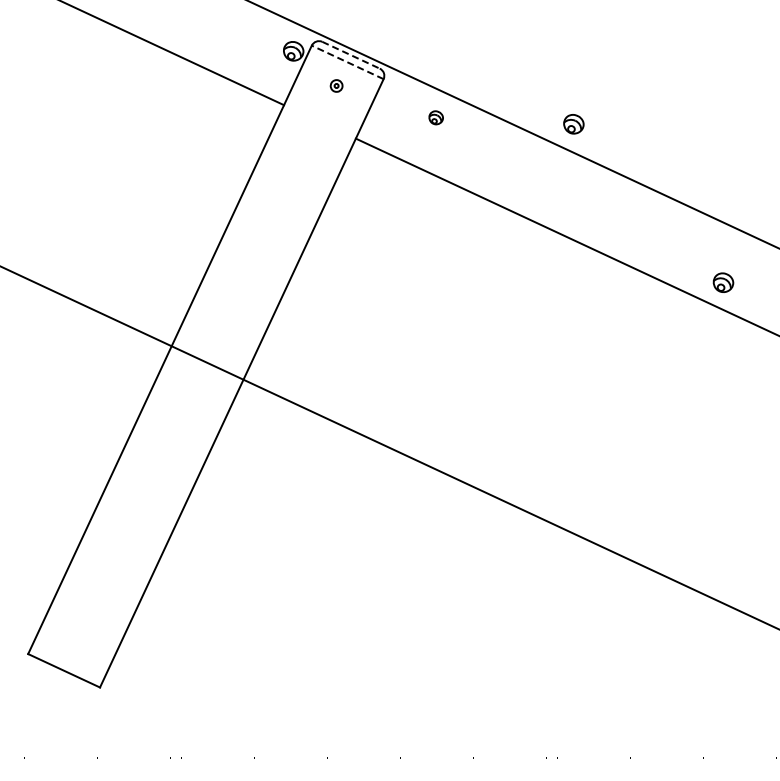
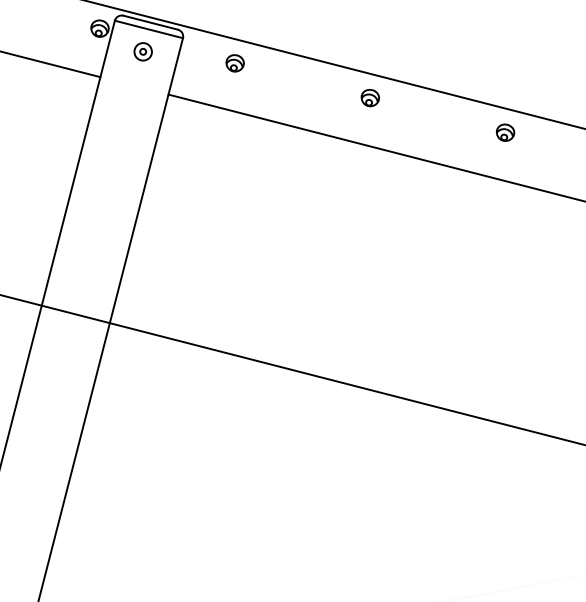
line: (351, 55) -> (151, 22), dashed -> solid
line: (347, 62) -> (148, 29), dashed -> solid
part: (336, 85) -> (142, 51), size x1.67
part: (435, 117) -> (234, 63), size x1.43
part: (573, 124) -> (370, 98), moved
part: (723, 282) -> (505, 132), moved

